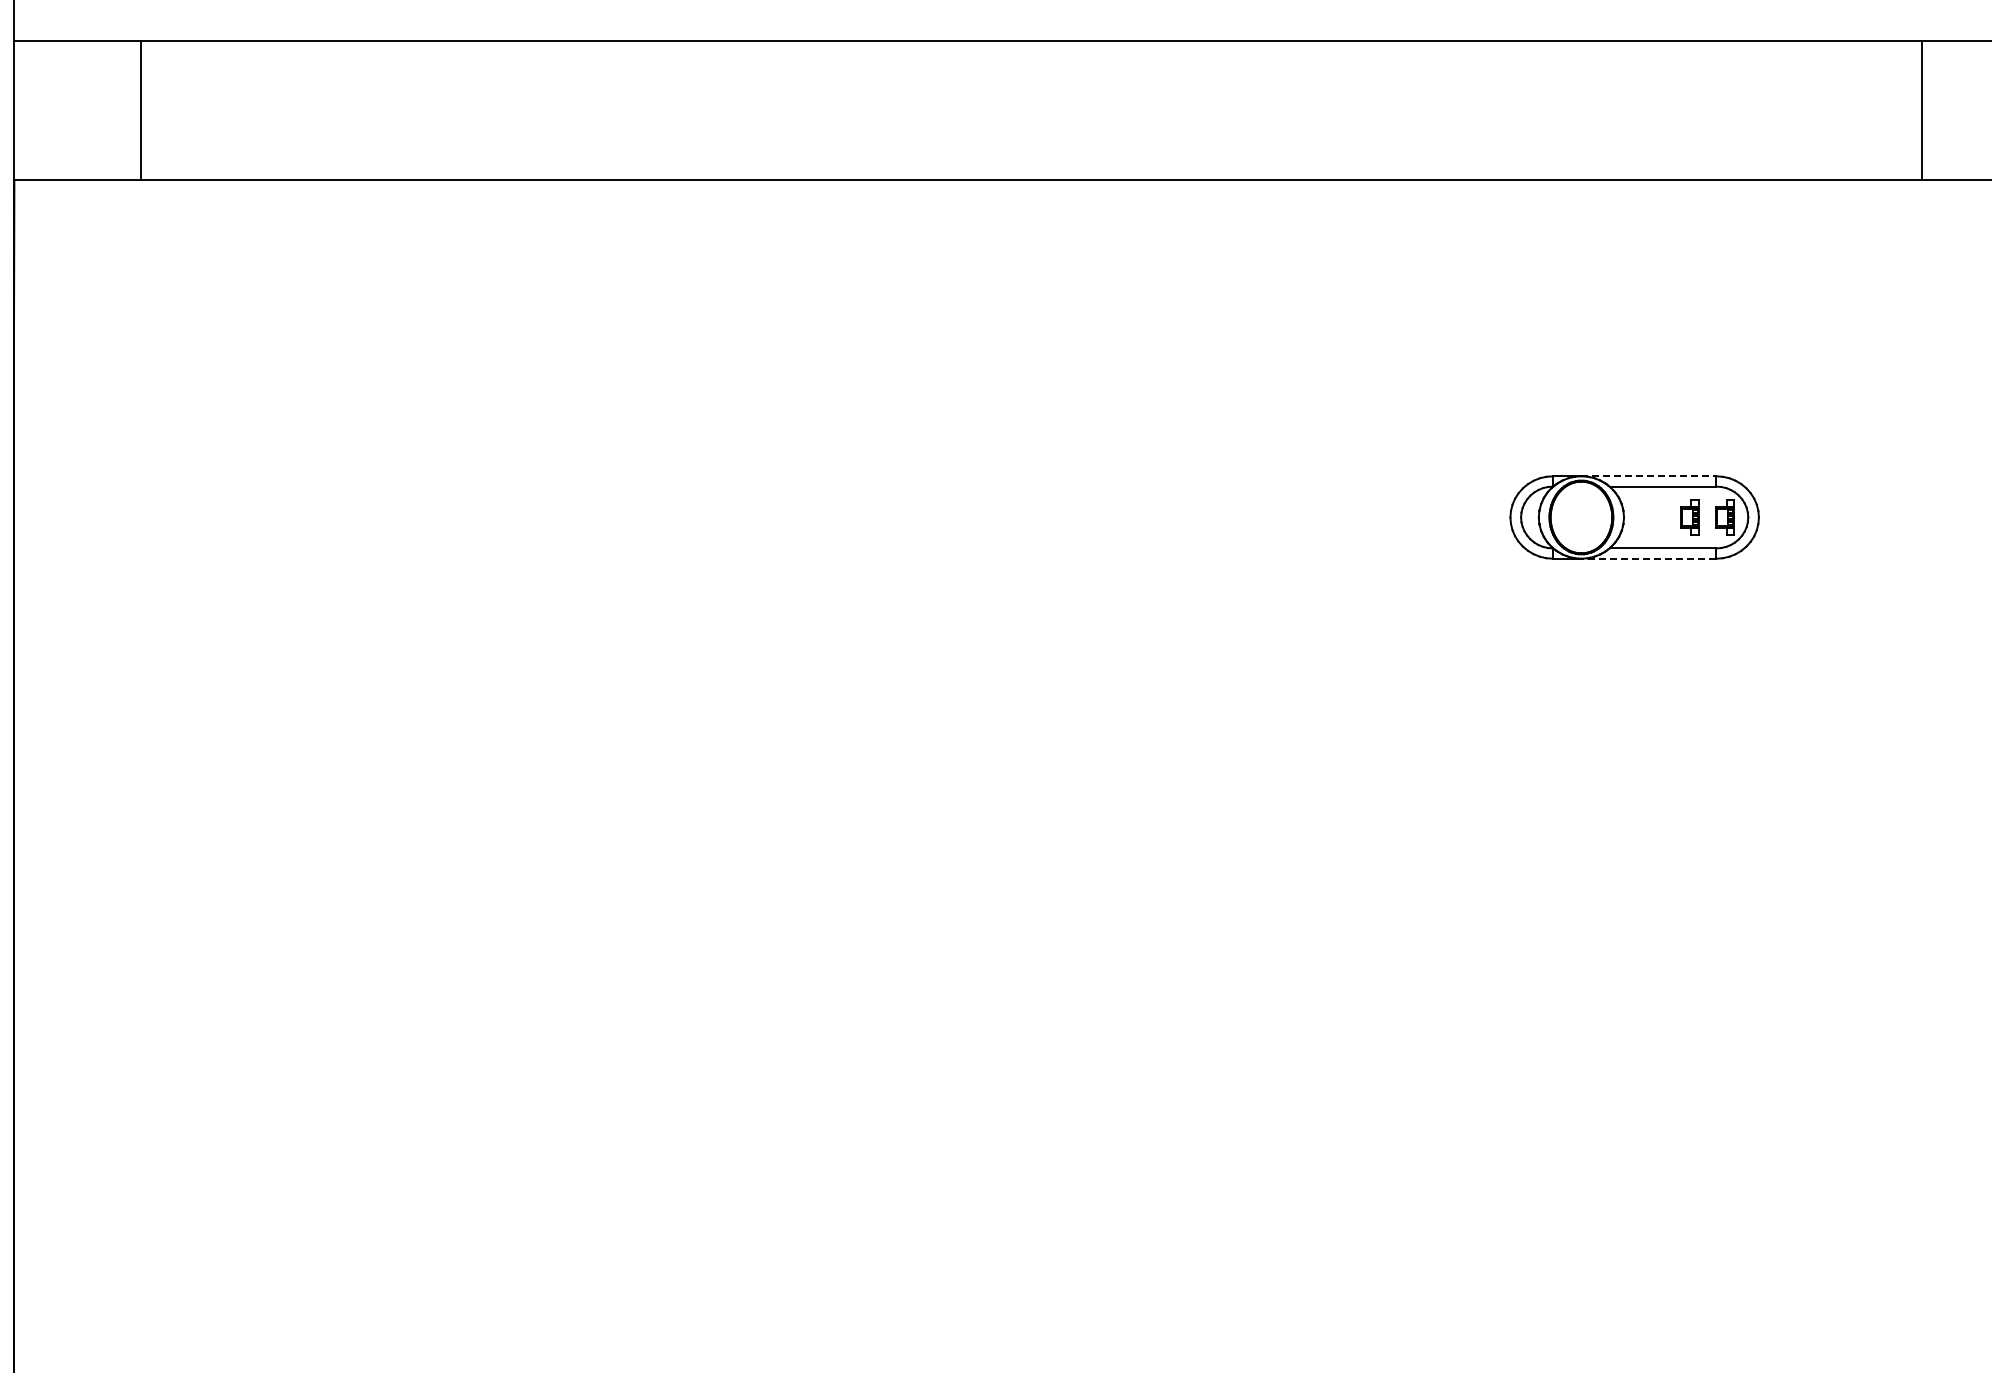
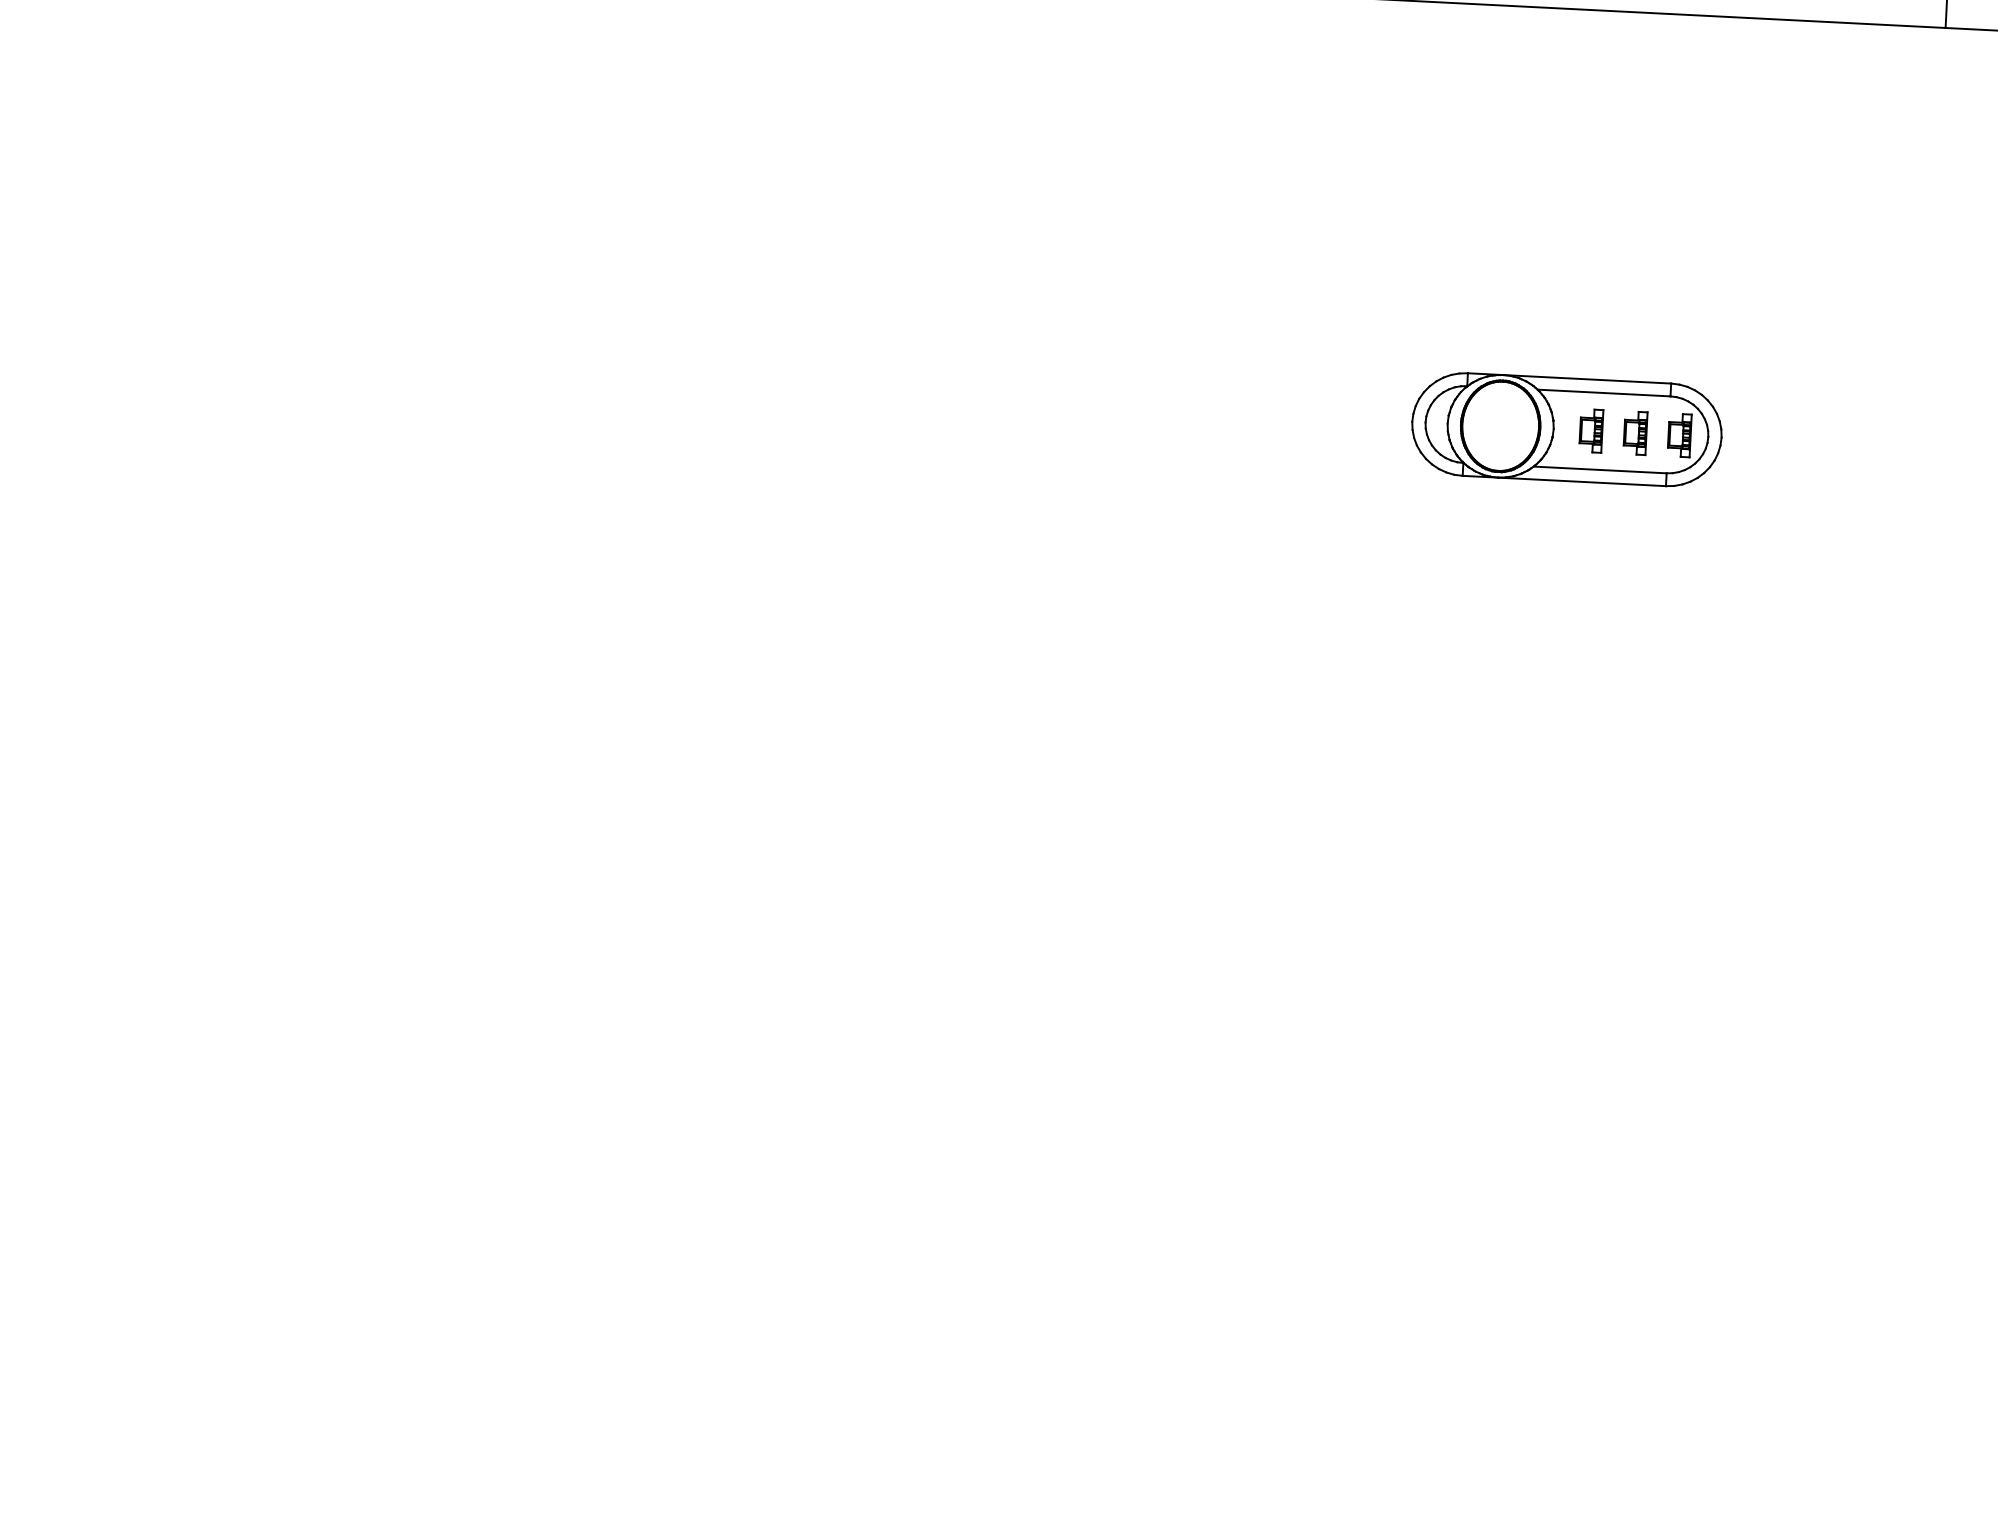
line: (1649, 476) -> (1587, 379), dashed -> solid
part: (1653, 517) -> (1590, 430), added
line: (1648, 558) -> (1581, 481), dashed -> solid

